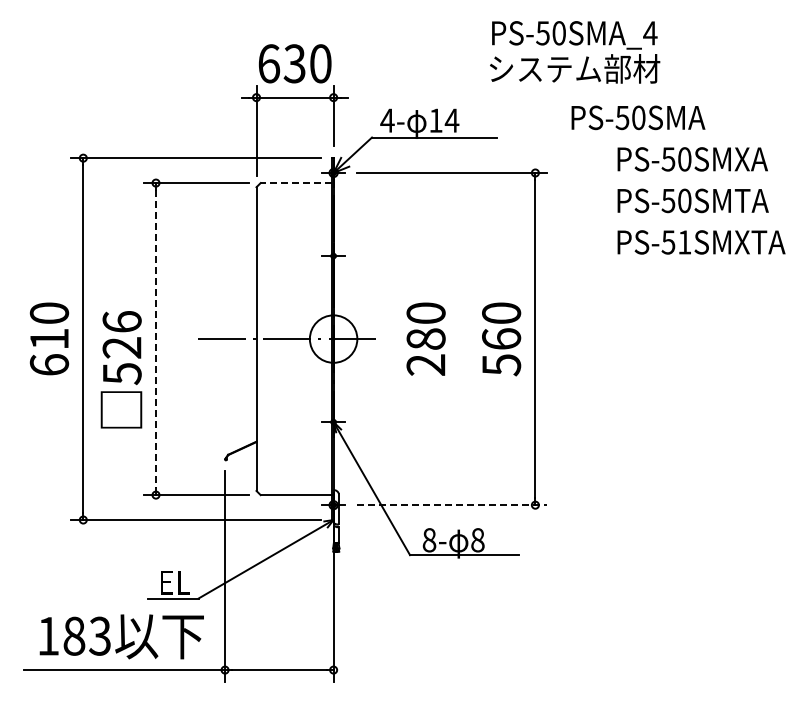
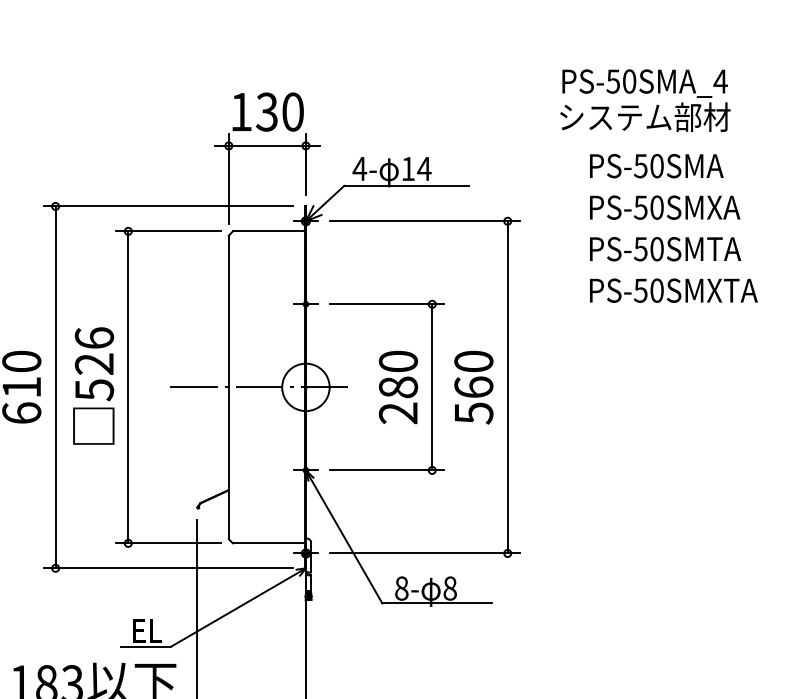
text: (575, 52) -> (645, 100), moved
text: (269, 63) -> (241, 111), 630 -> 130
text: (638, 117) -> (656, 165), moved
line: (296, 183) -> (268, 231), dashed -> solid
text: (684, 242) -> (656, 290), PS-51SMXTA -> PS-50SMXTA
part: (459, 338) -> (431, 386), added
line: (156, 339) -> (128, 387), dashed -> solid
text: (121, 369) -> (93, 385), moved
line: (452, 505) -> (424, 553), dashed -> solid

